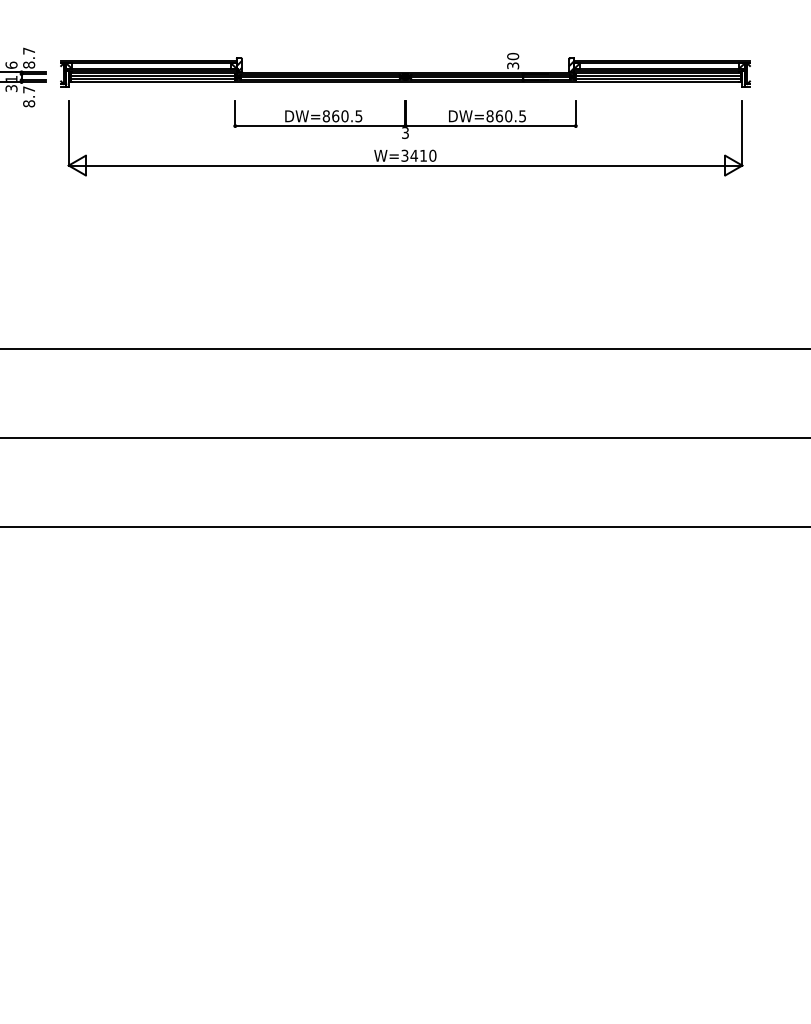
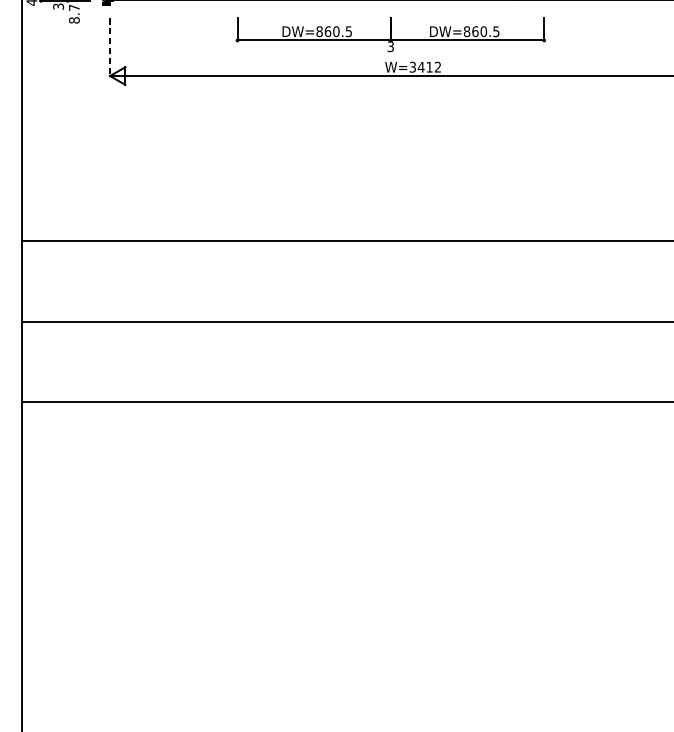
part: (405, 119) -> (390, 34), moved
line: (68, 134) -> (109, 48), solid -> dashed
text: (432, 155) -> (437, 66), W=3410 -> W=3412

